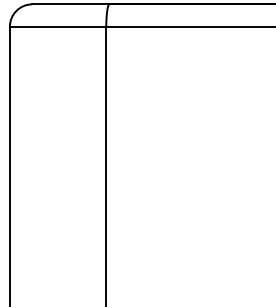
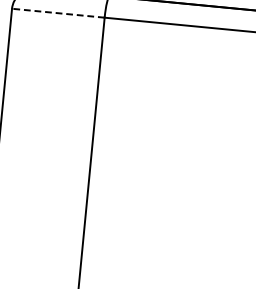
line: (57, 26) -> (57, 12), solid -> dashed

